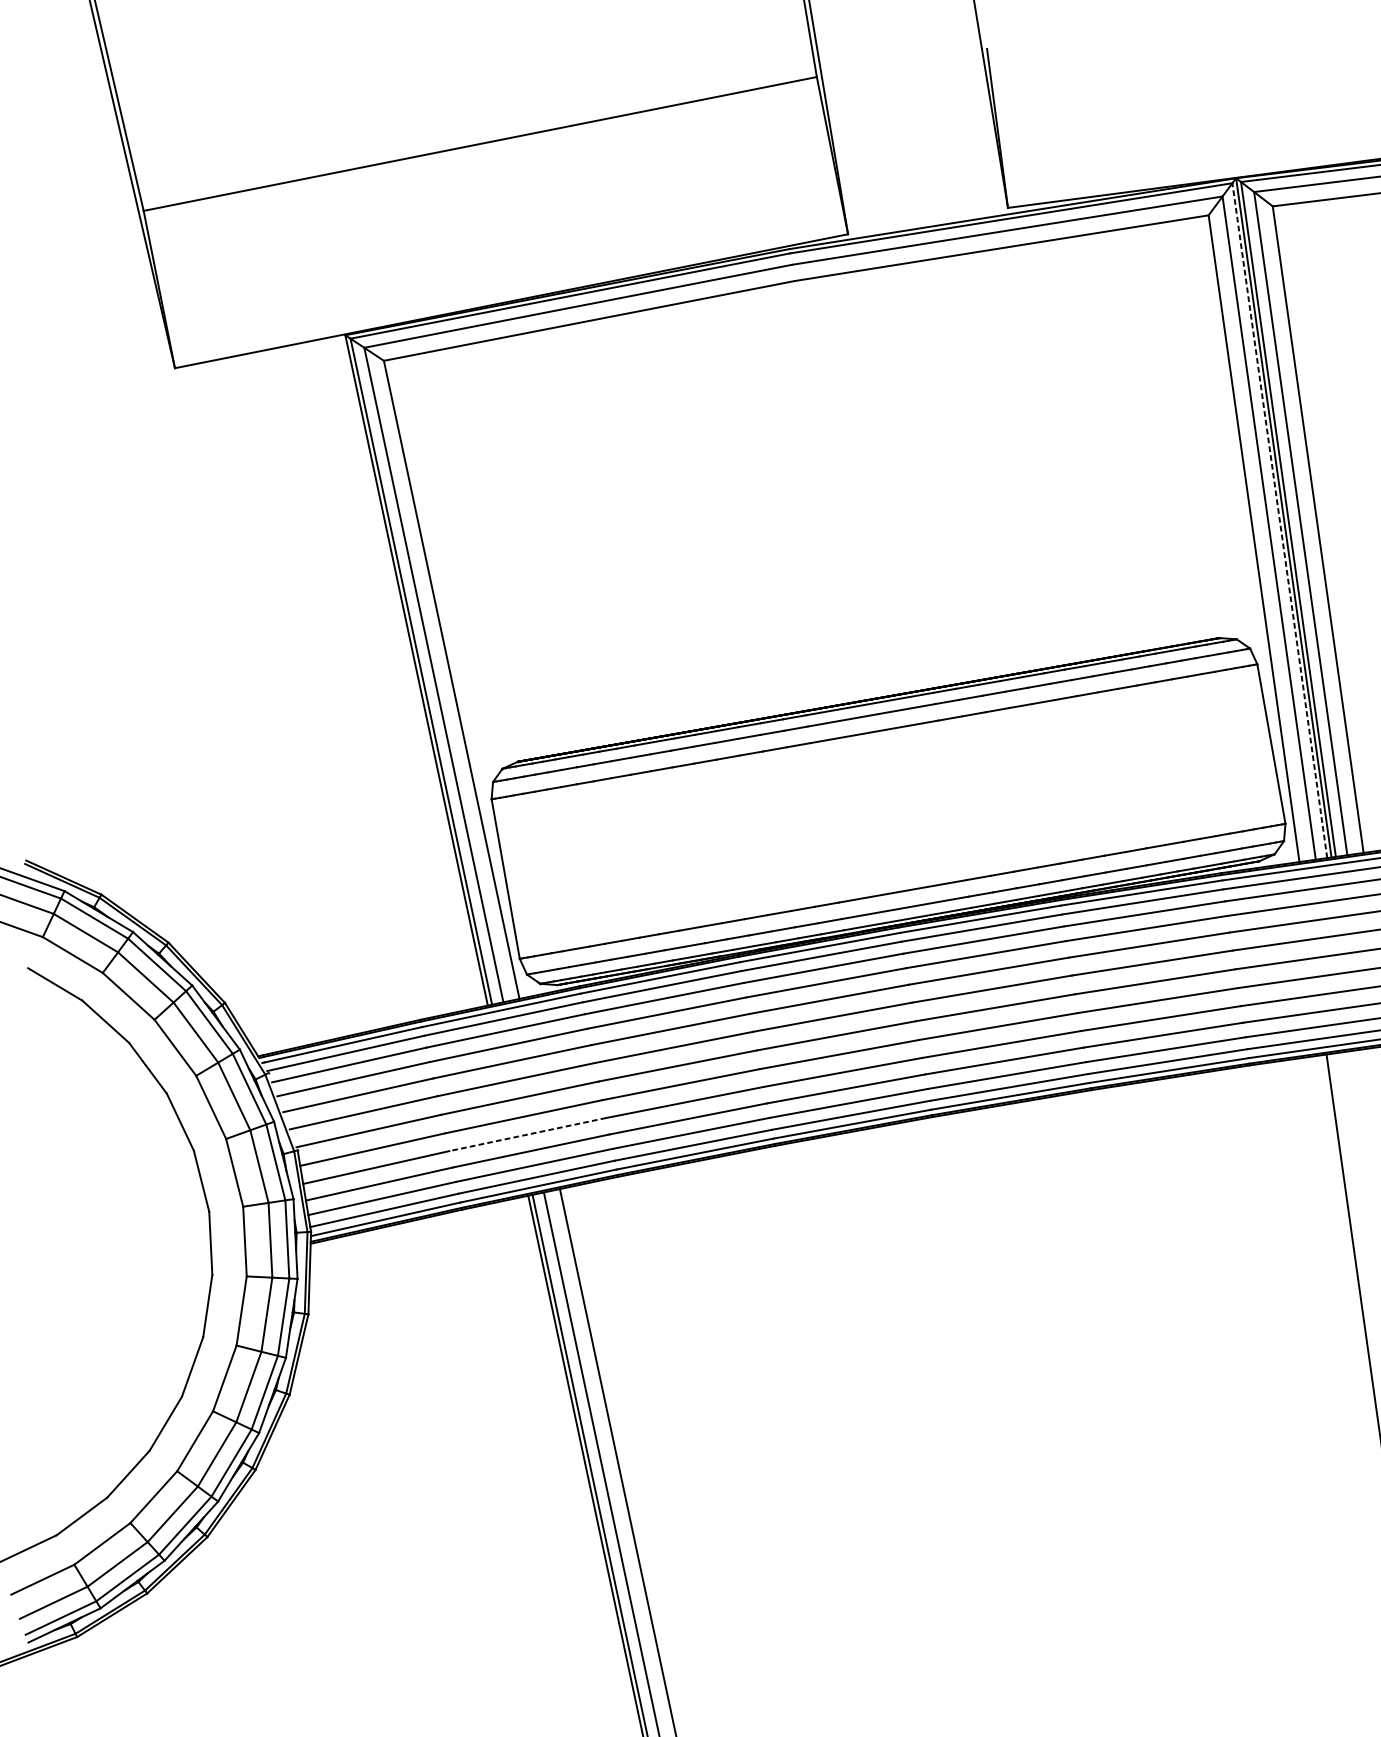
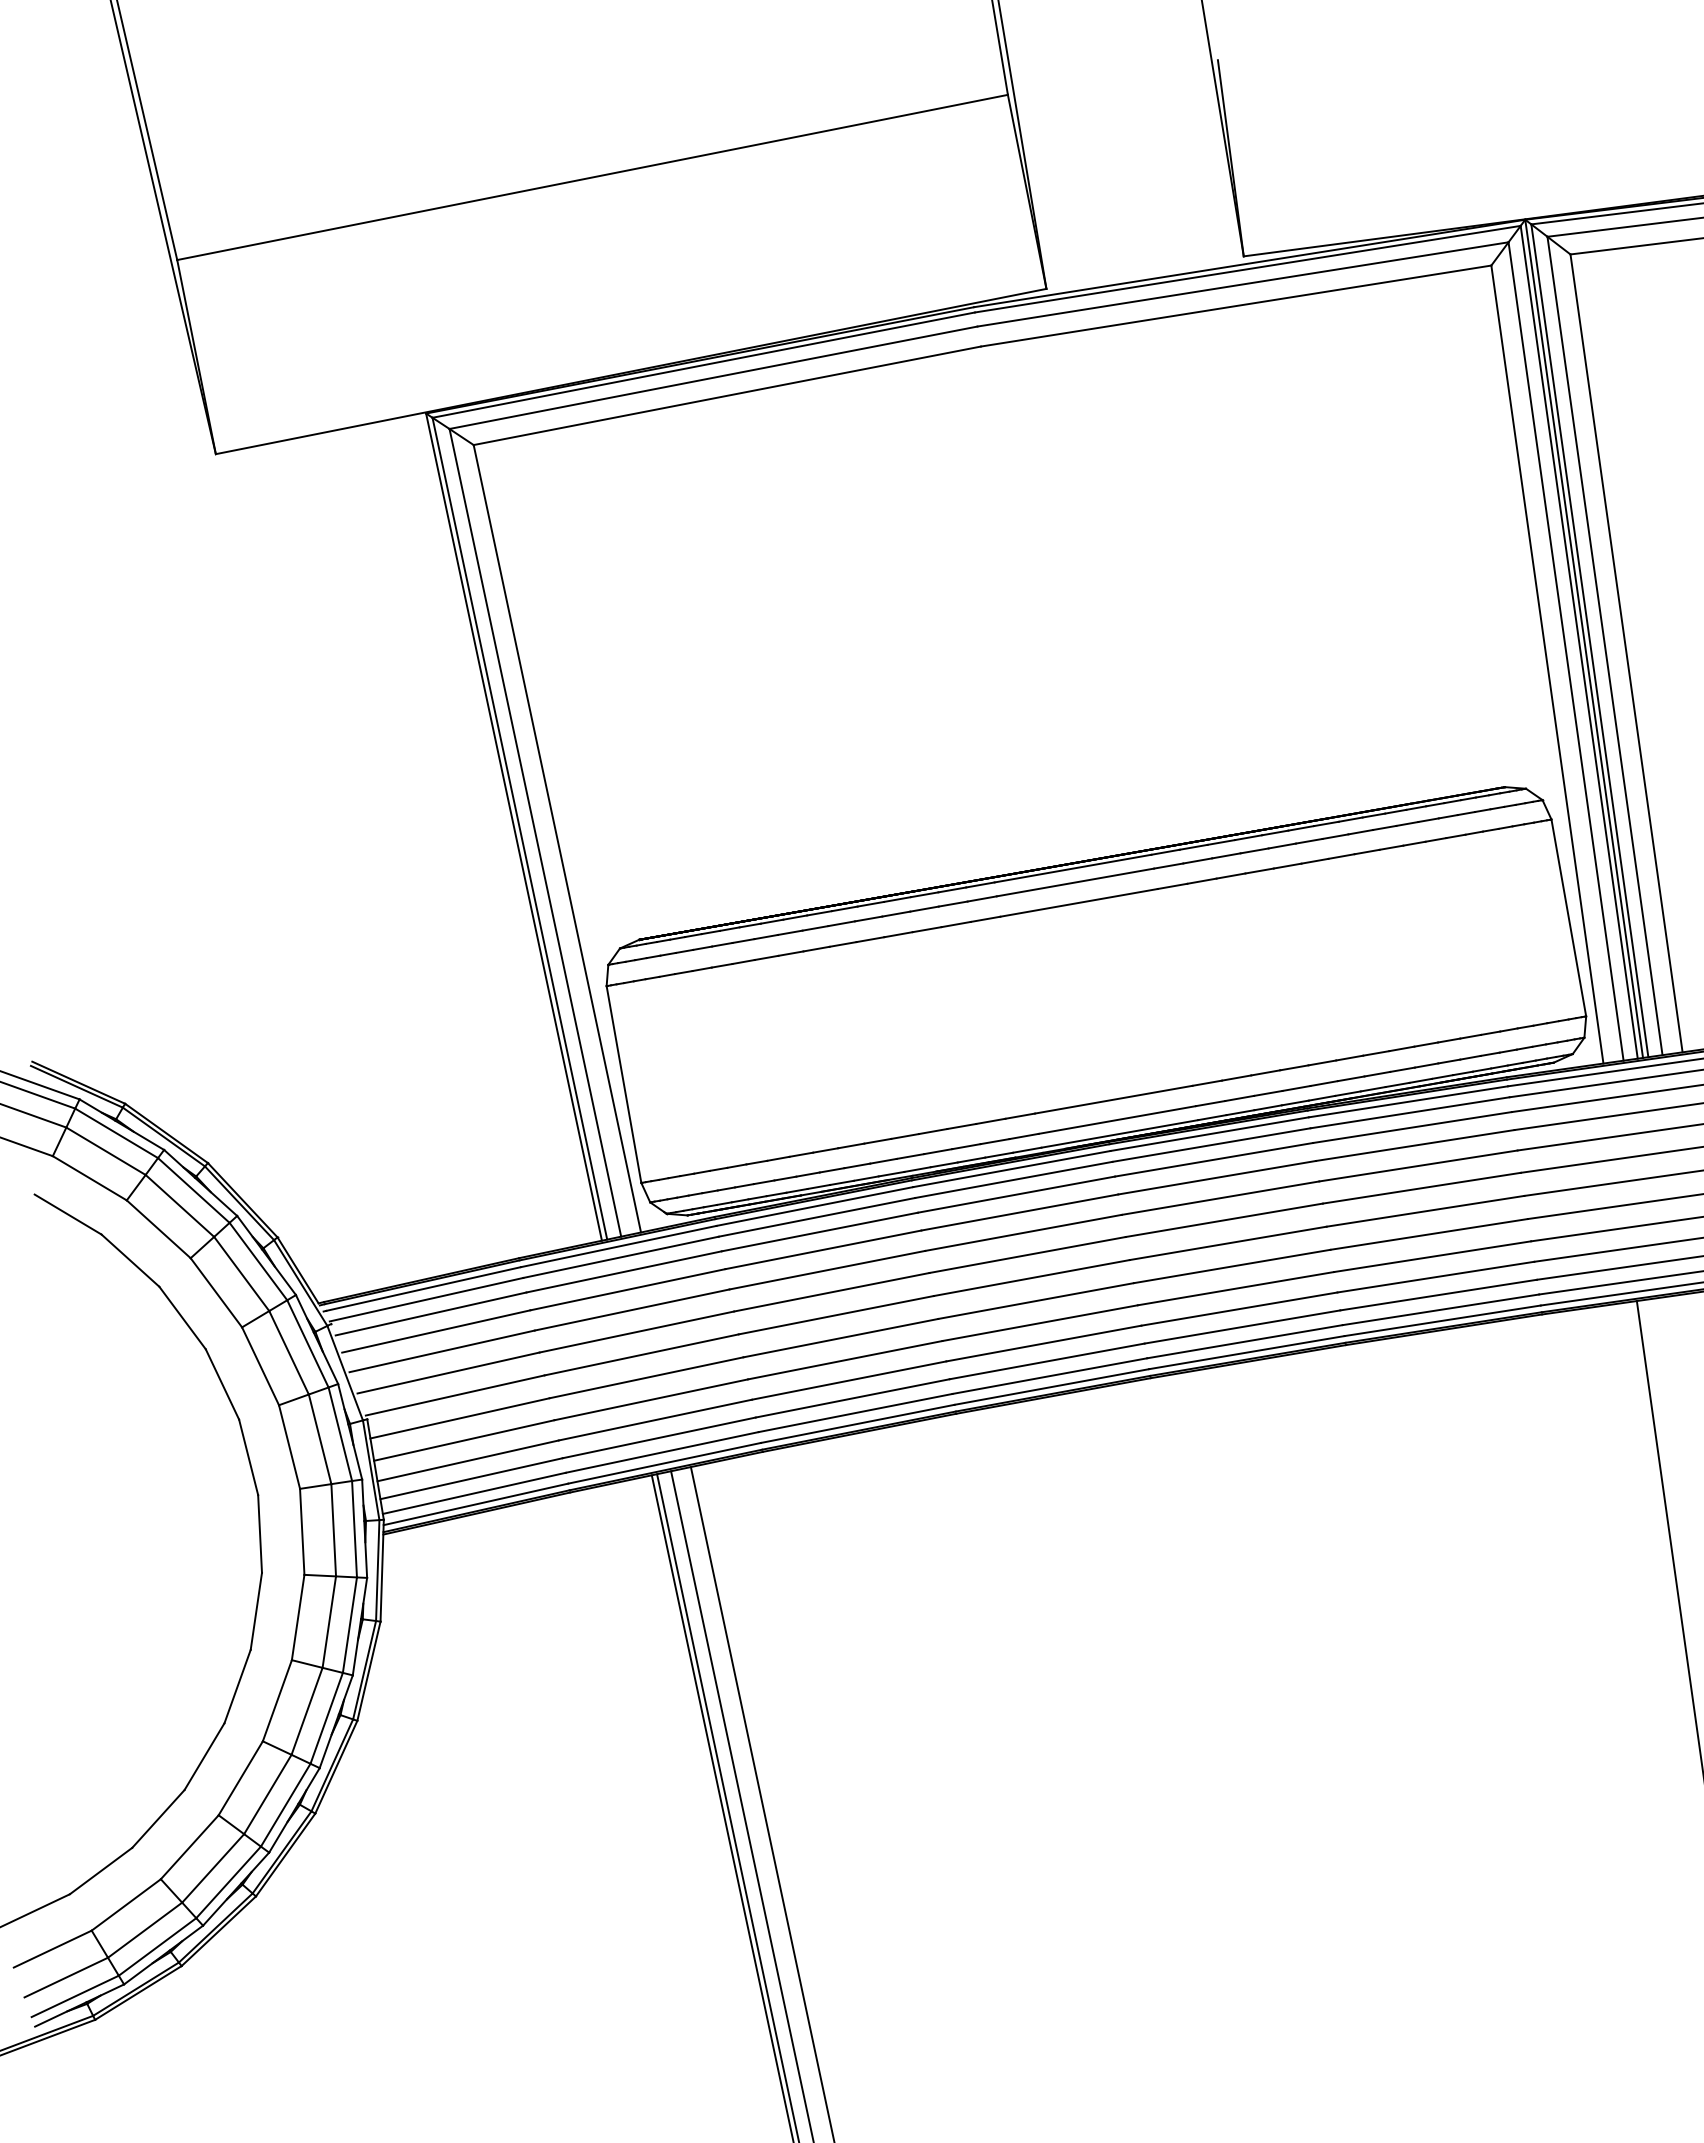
line: (1280, 520) -> (1579, 641), dashed -> solid
line: (528, 1134) -> (651, 1399), dashed -> solid

